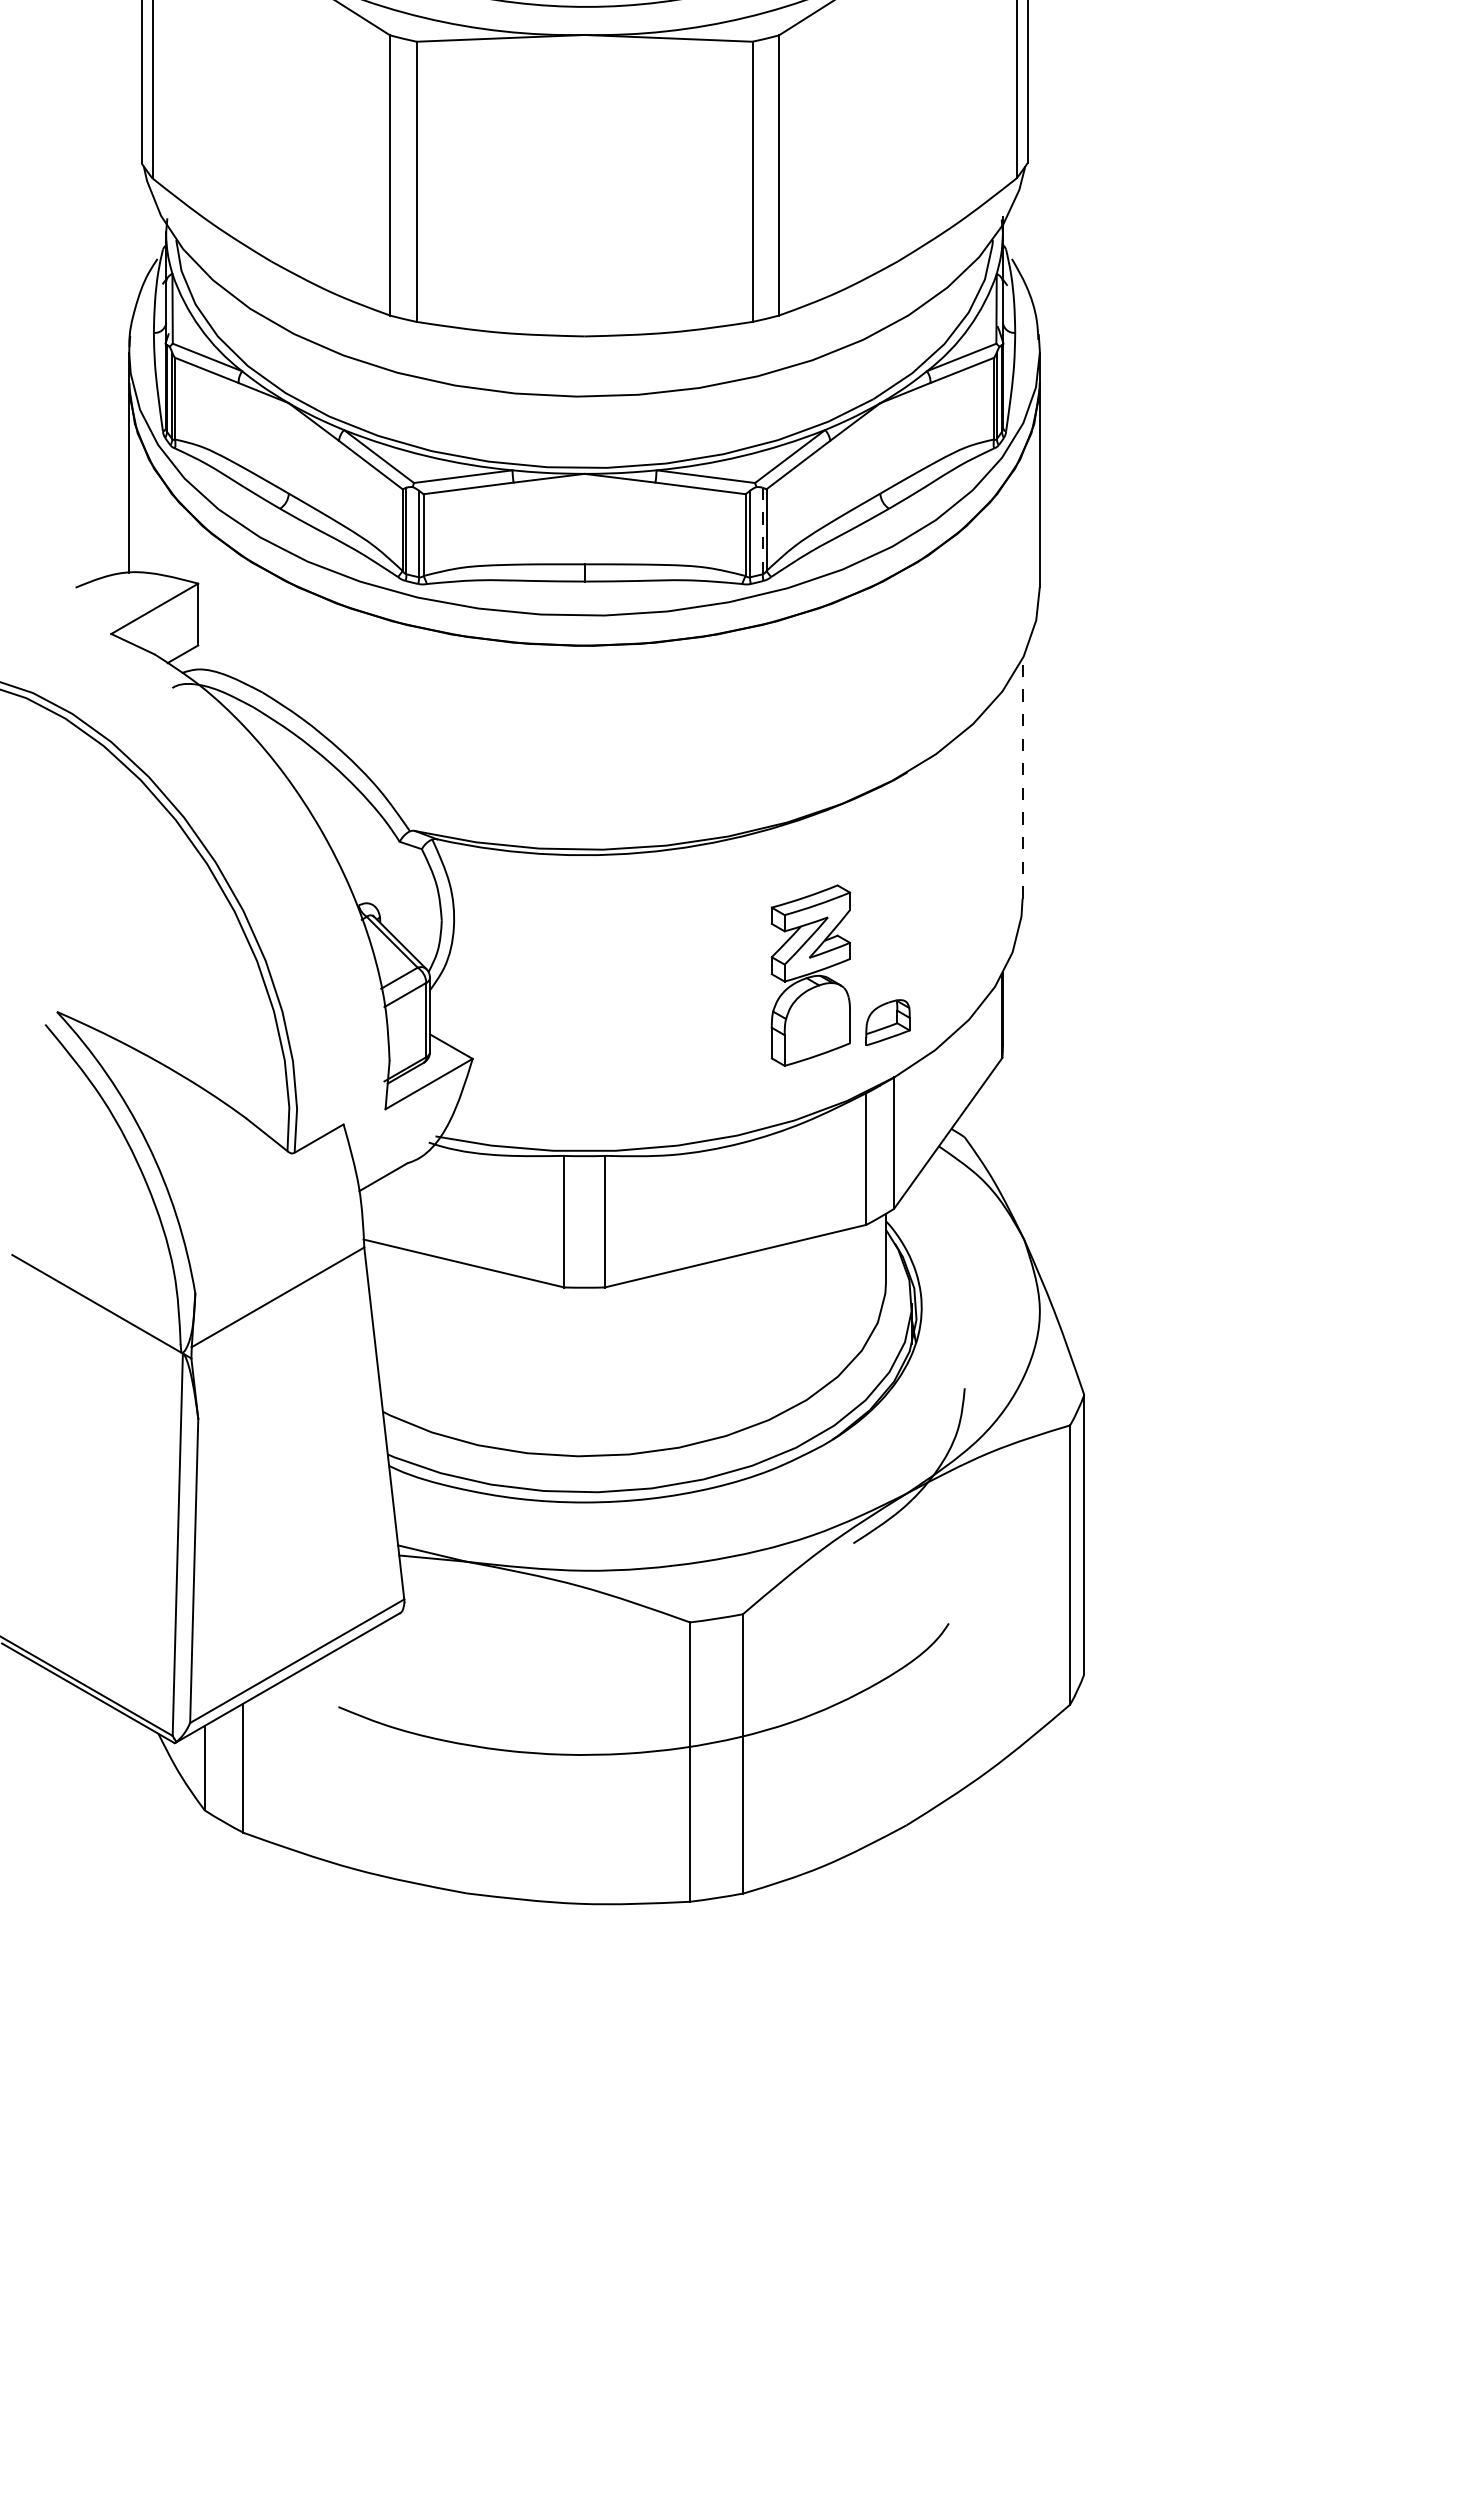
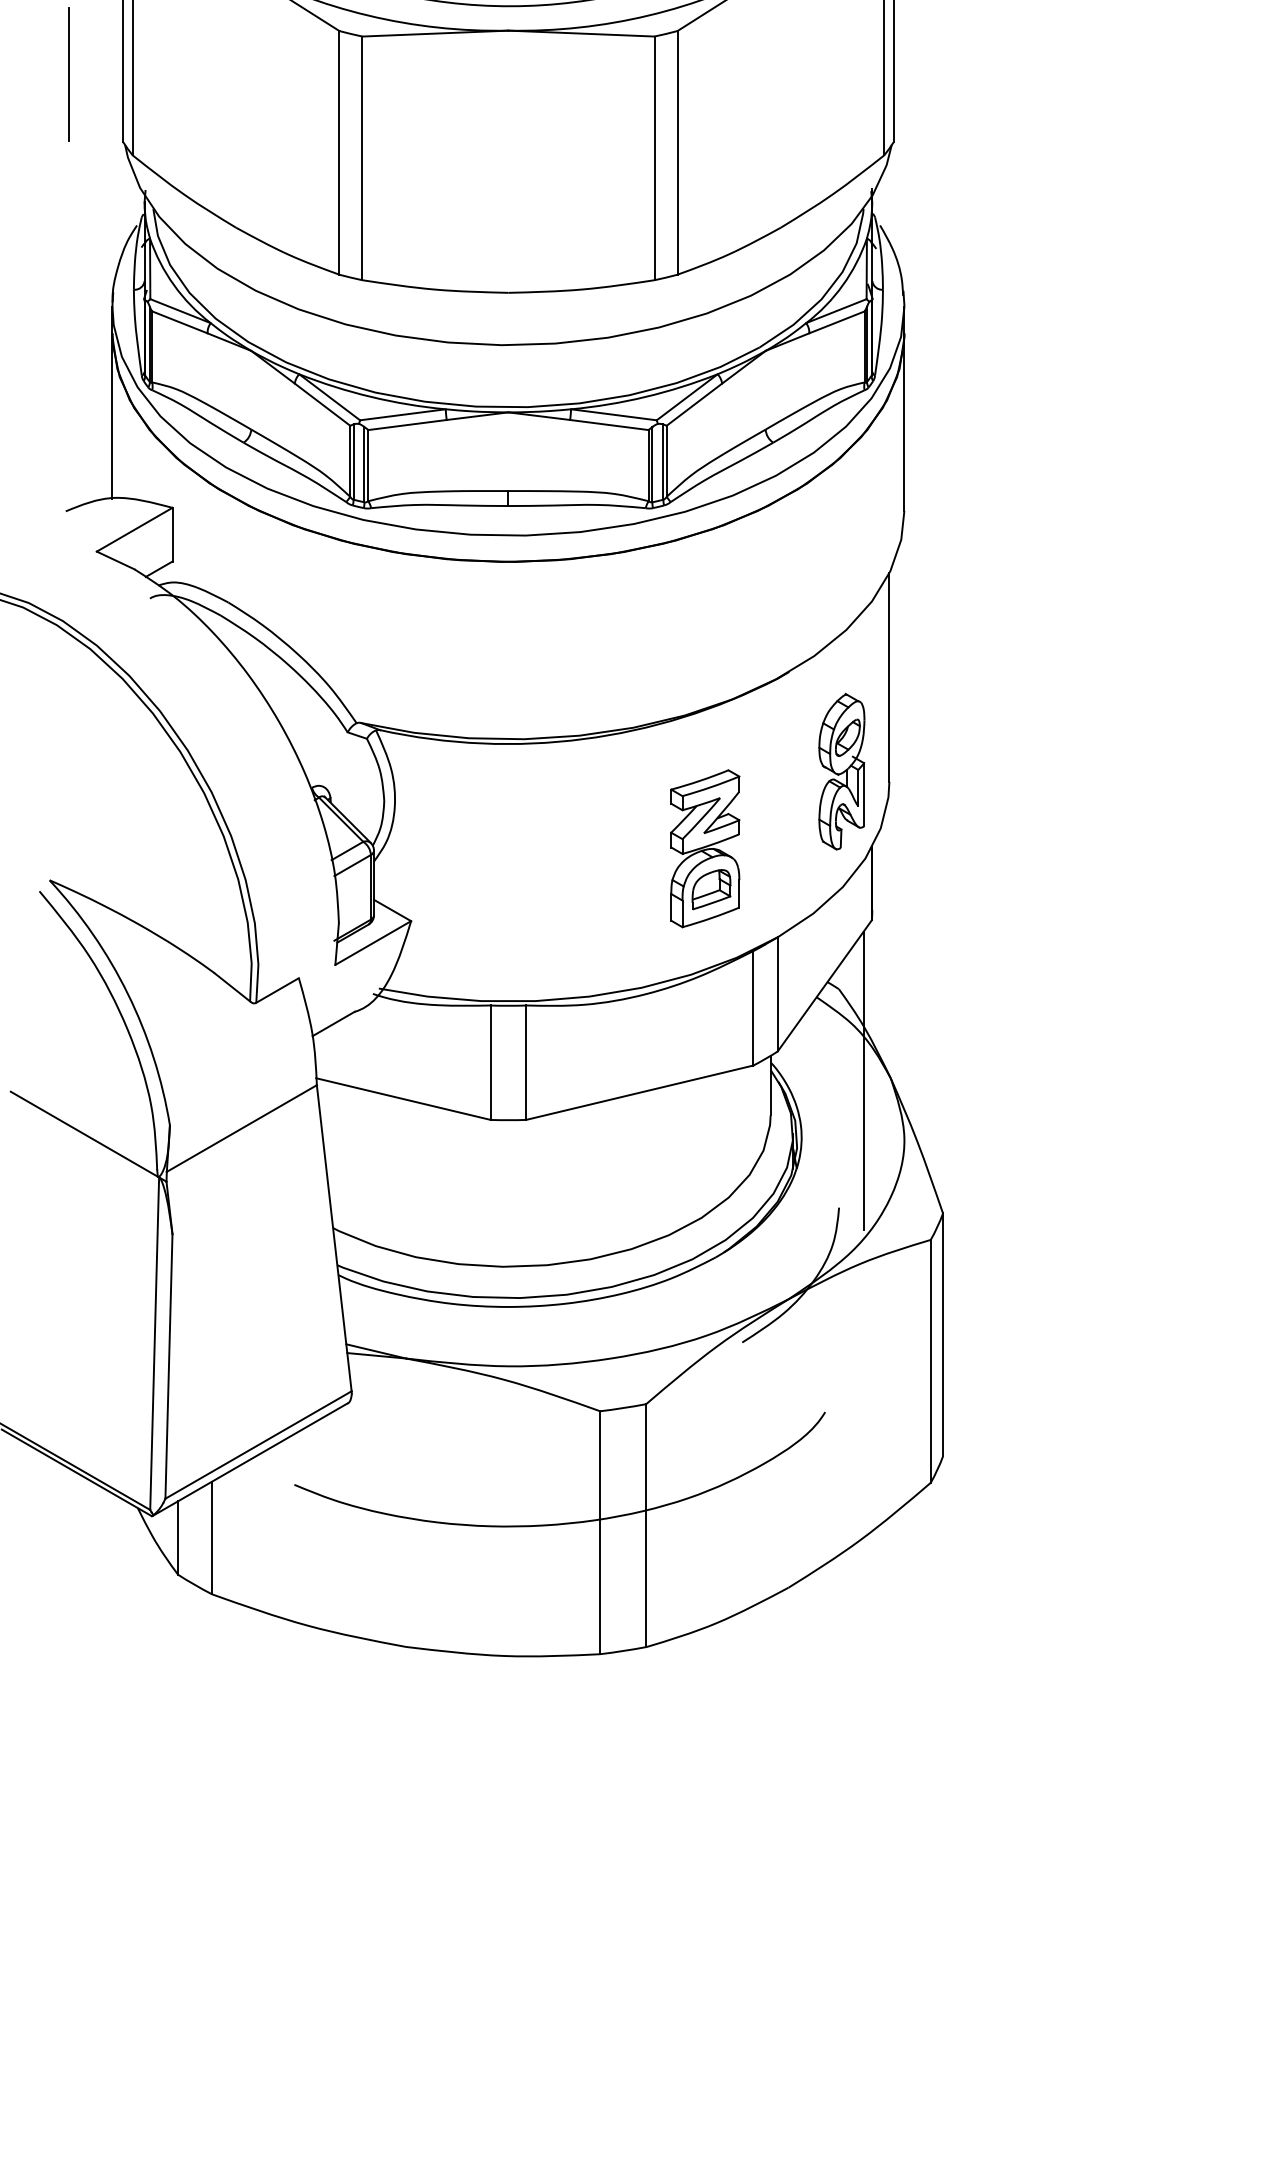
line: (79, 85) -> (69, 74), added
line: (762, 531) -> (663, 462), dashed -> solid
line: (1022, 778) -> (889, 677), dashed -> solid
part: (967, 886) -> (841, 771), added
part: (887, 1022) -> (711, 889), moved
line: (992, 1242) -> (863, 1080), added

